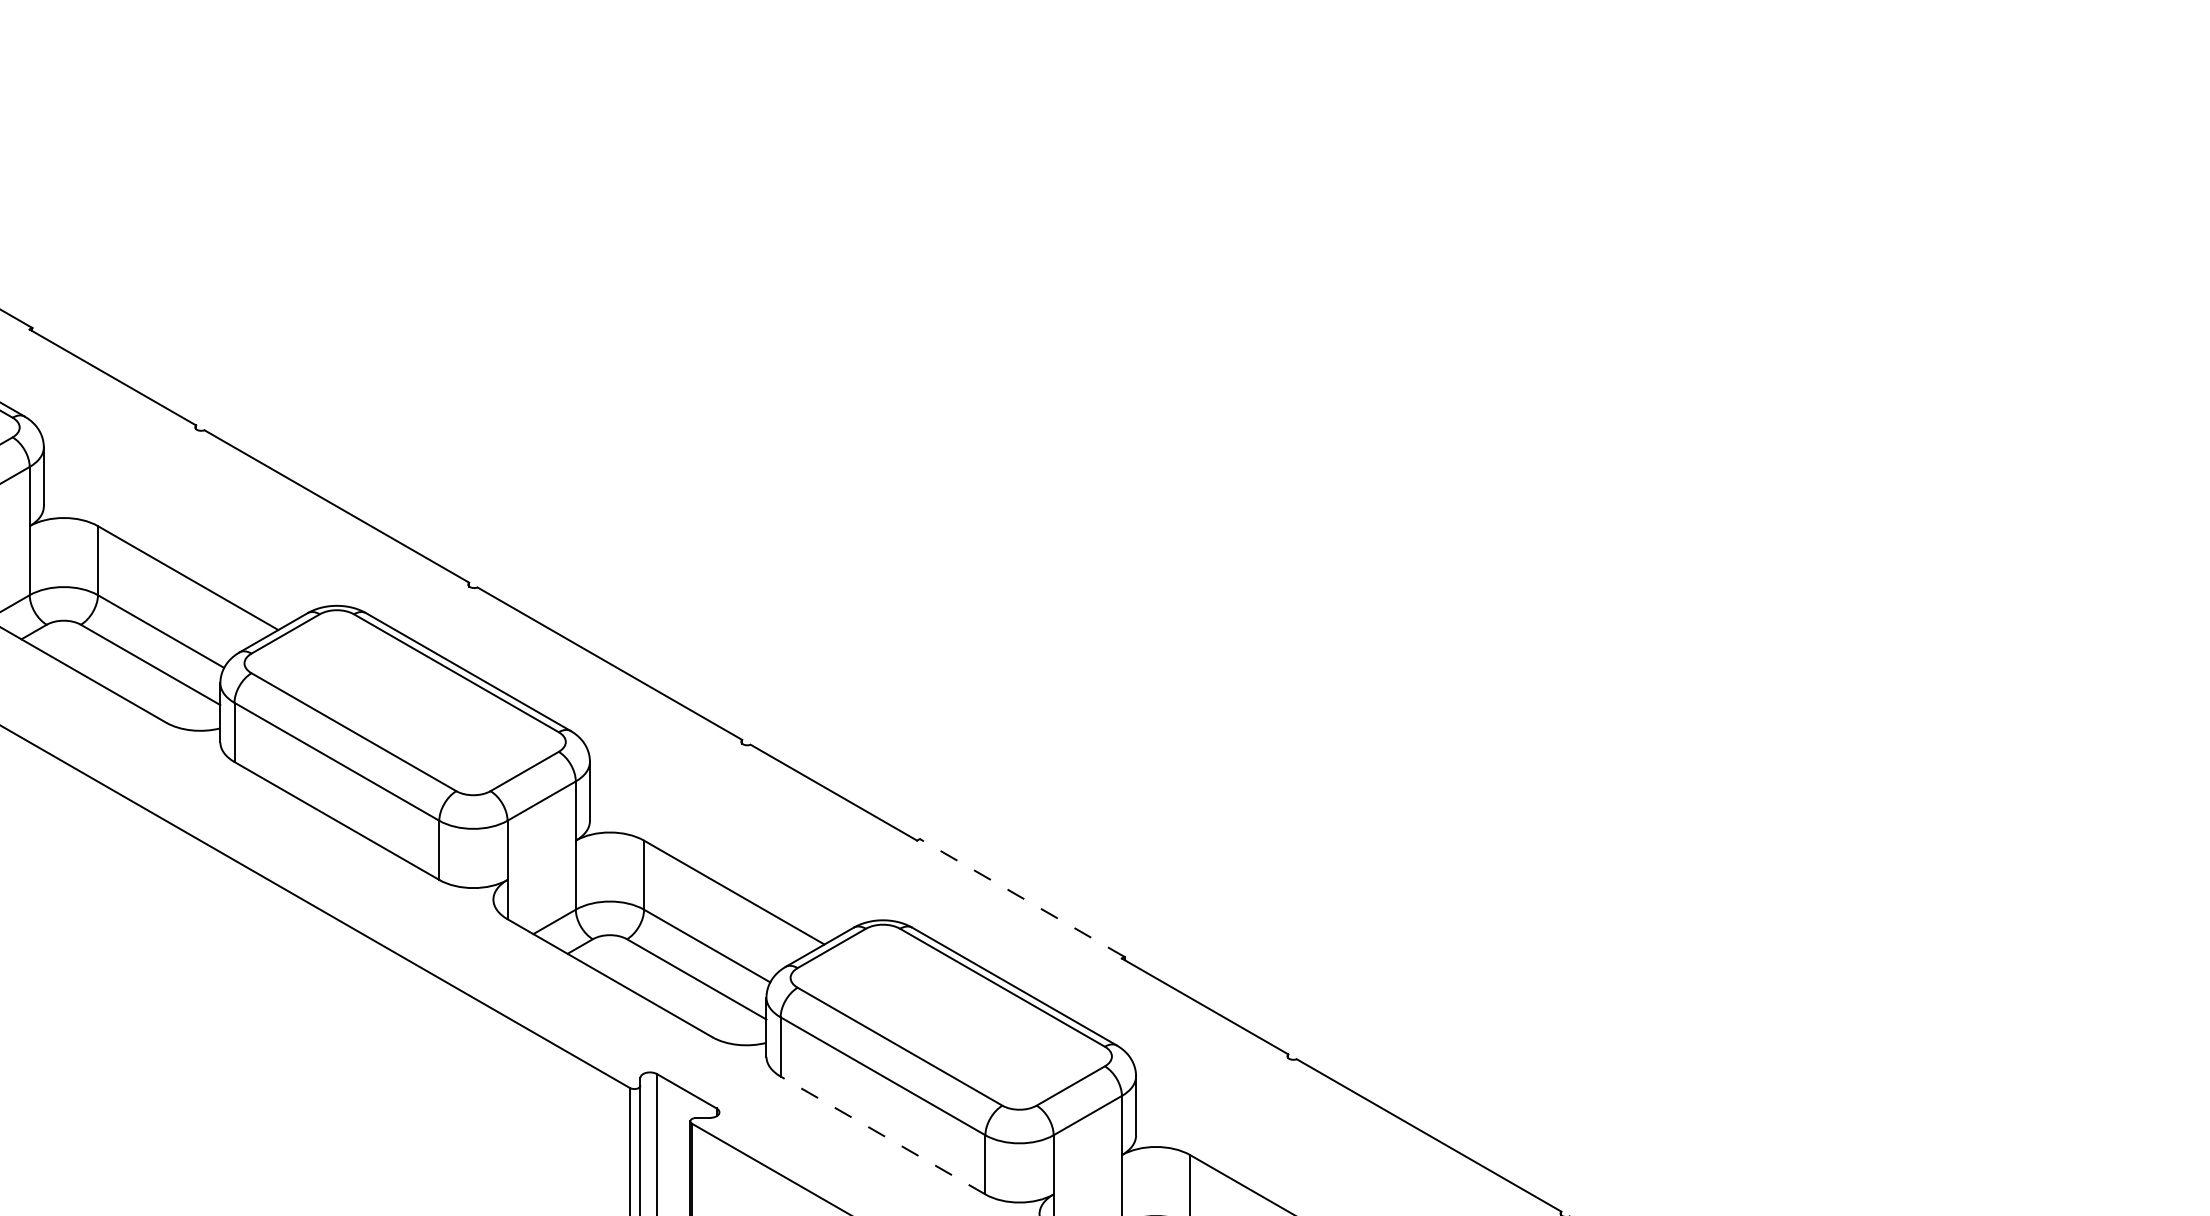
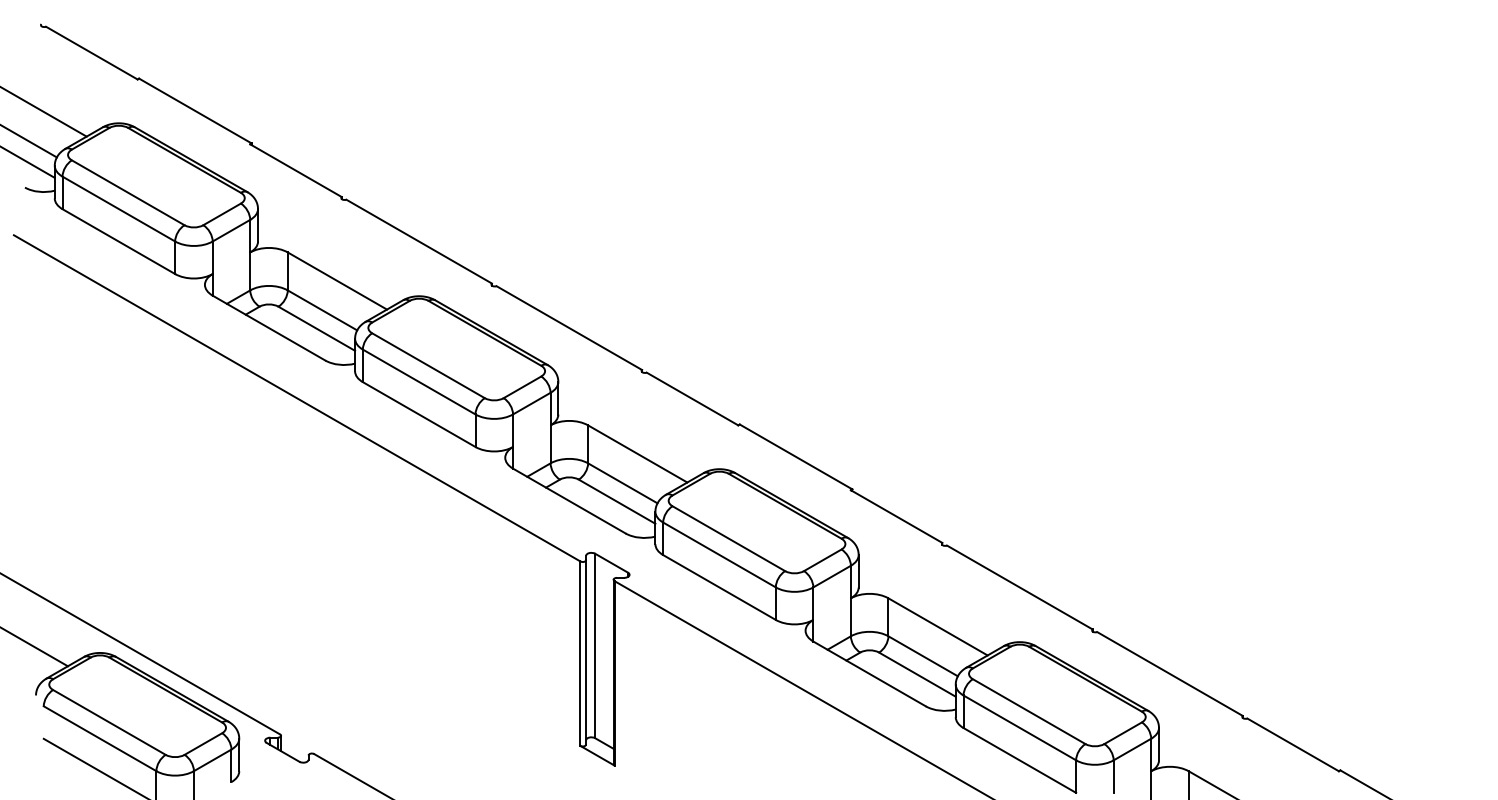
line: (1023, 897) -> (796, 456), dashed -> solid
line: (882, 1135) -> (719, 587), dashed -> solid

